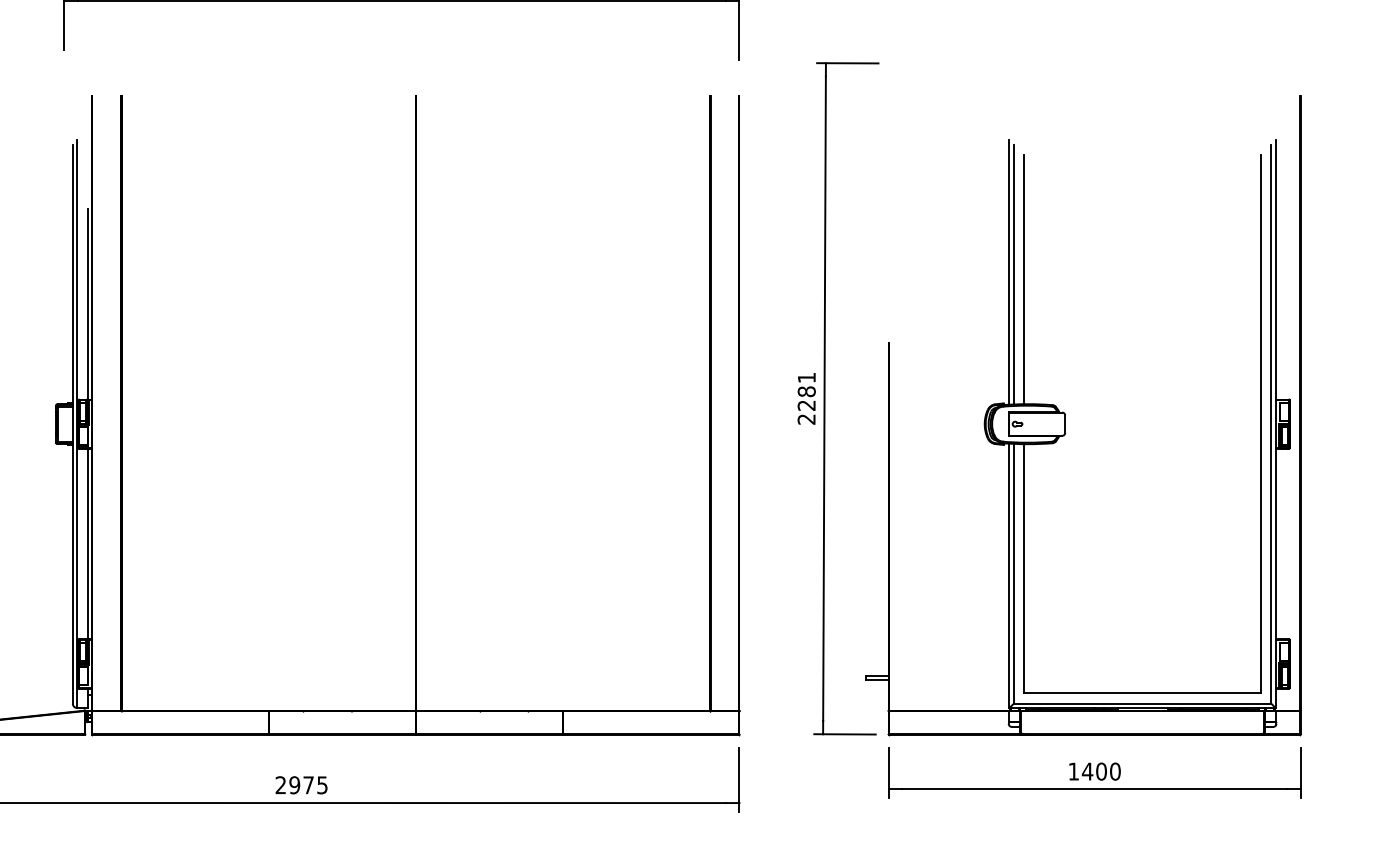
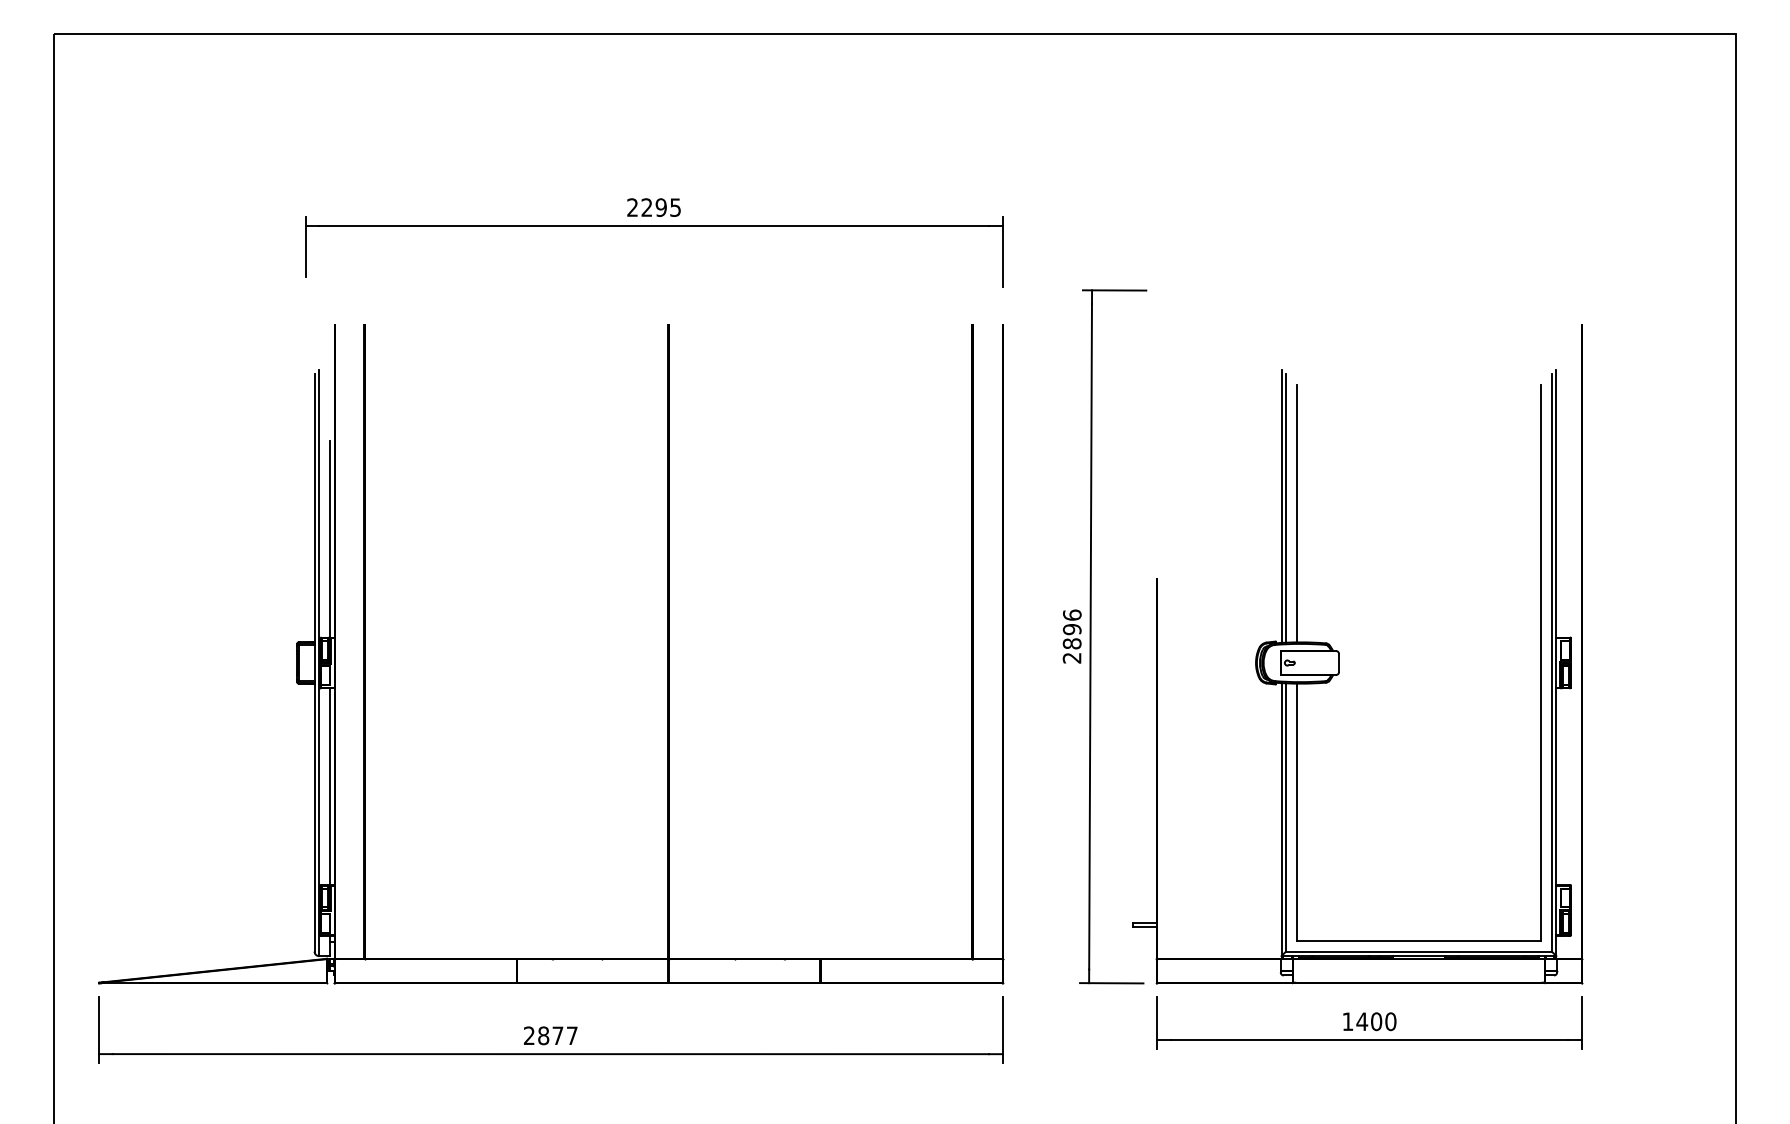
text: (806, 391) -> (1071, 629), 2281 -> 2896
text: (308, 784) -> (557, 1035), 2975 -> 2877

